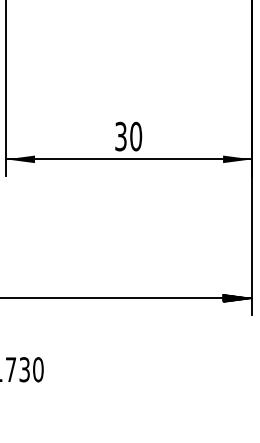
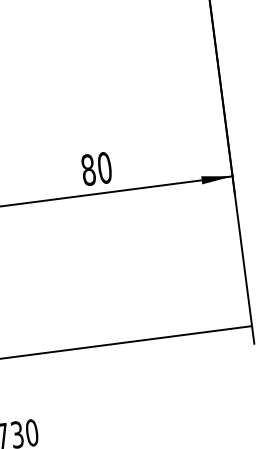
text: (120, 136) -> (87, 170), 30 -> 80
hatch: (237, 298) -> (236, 328), removed

